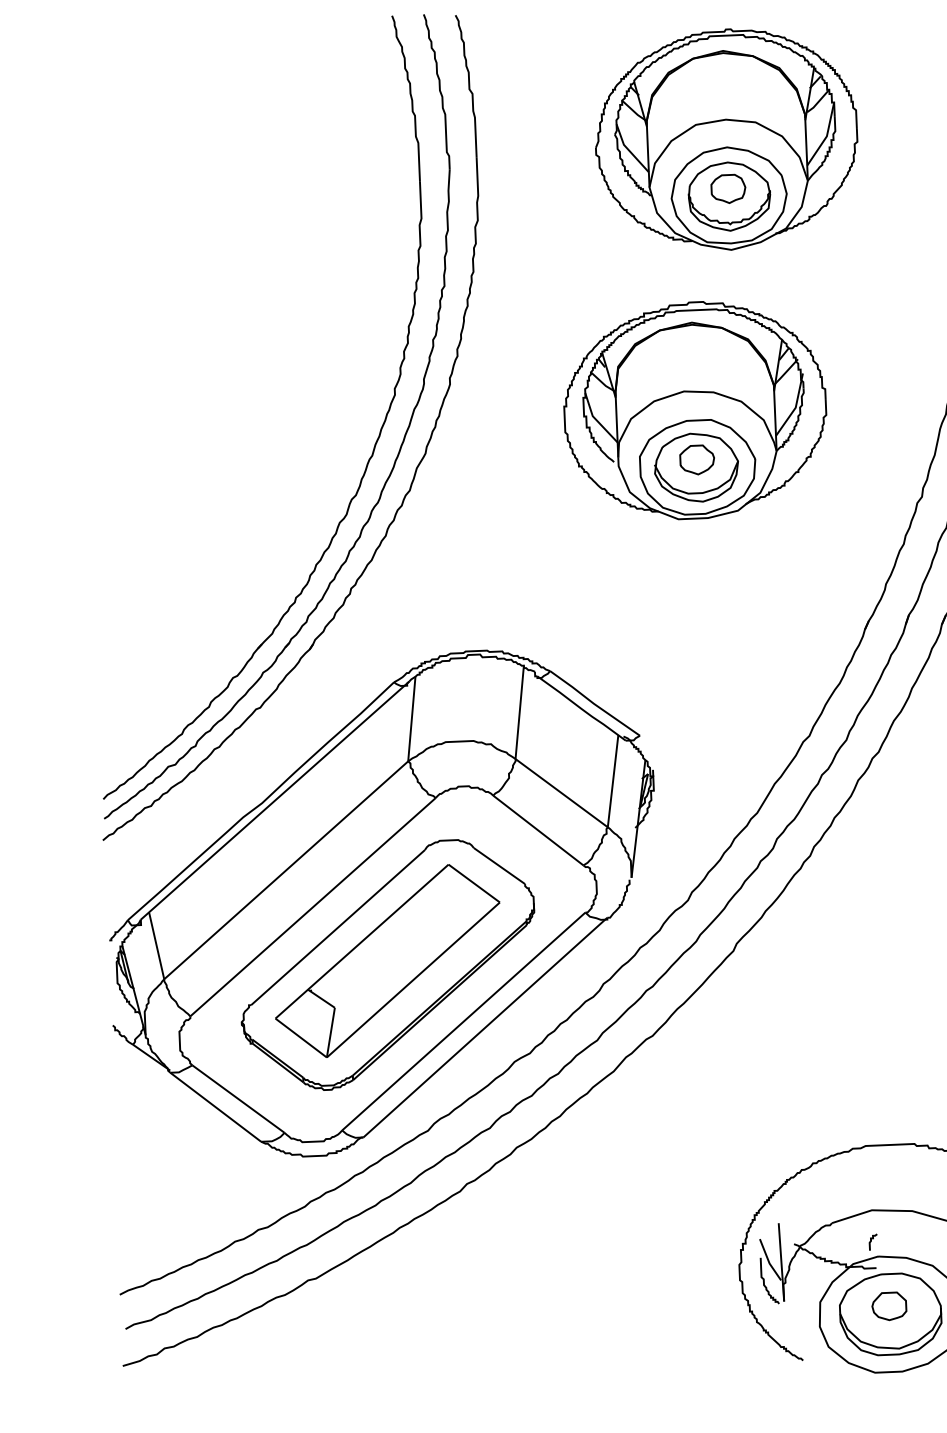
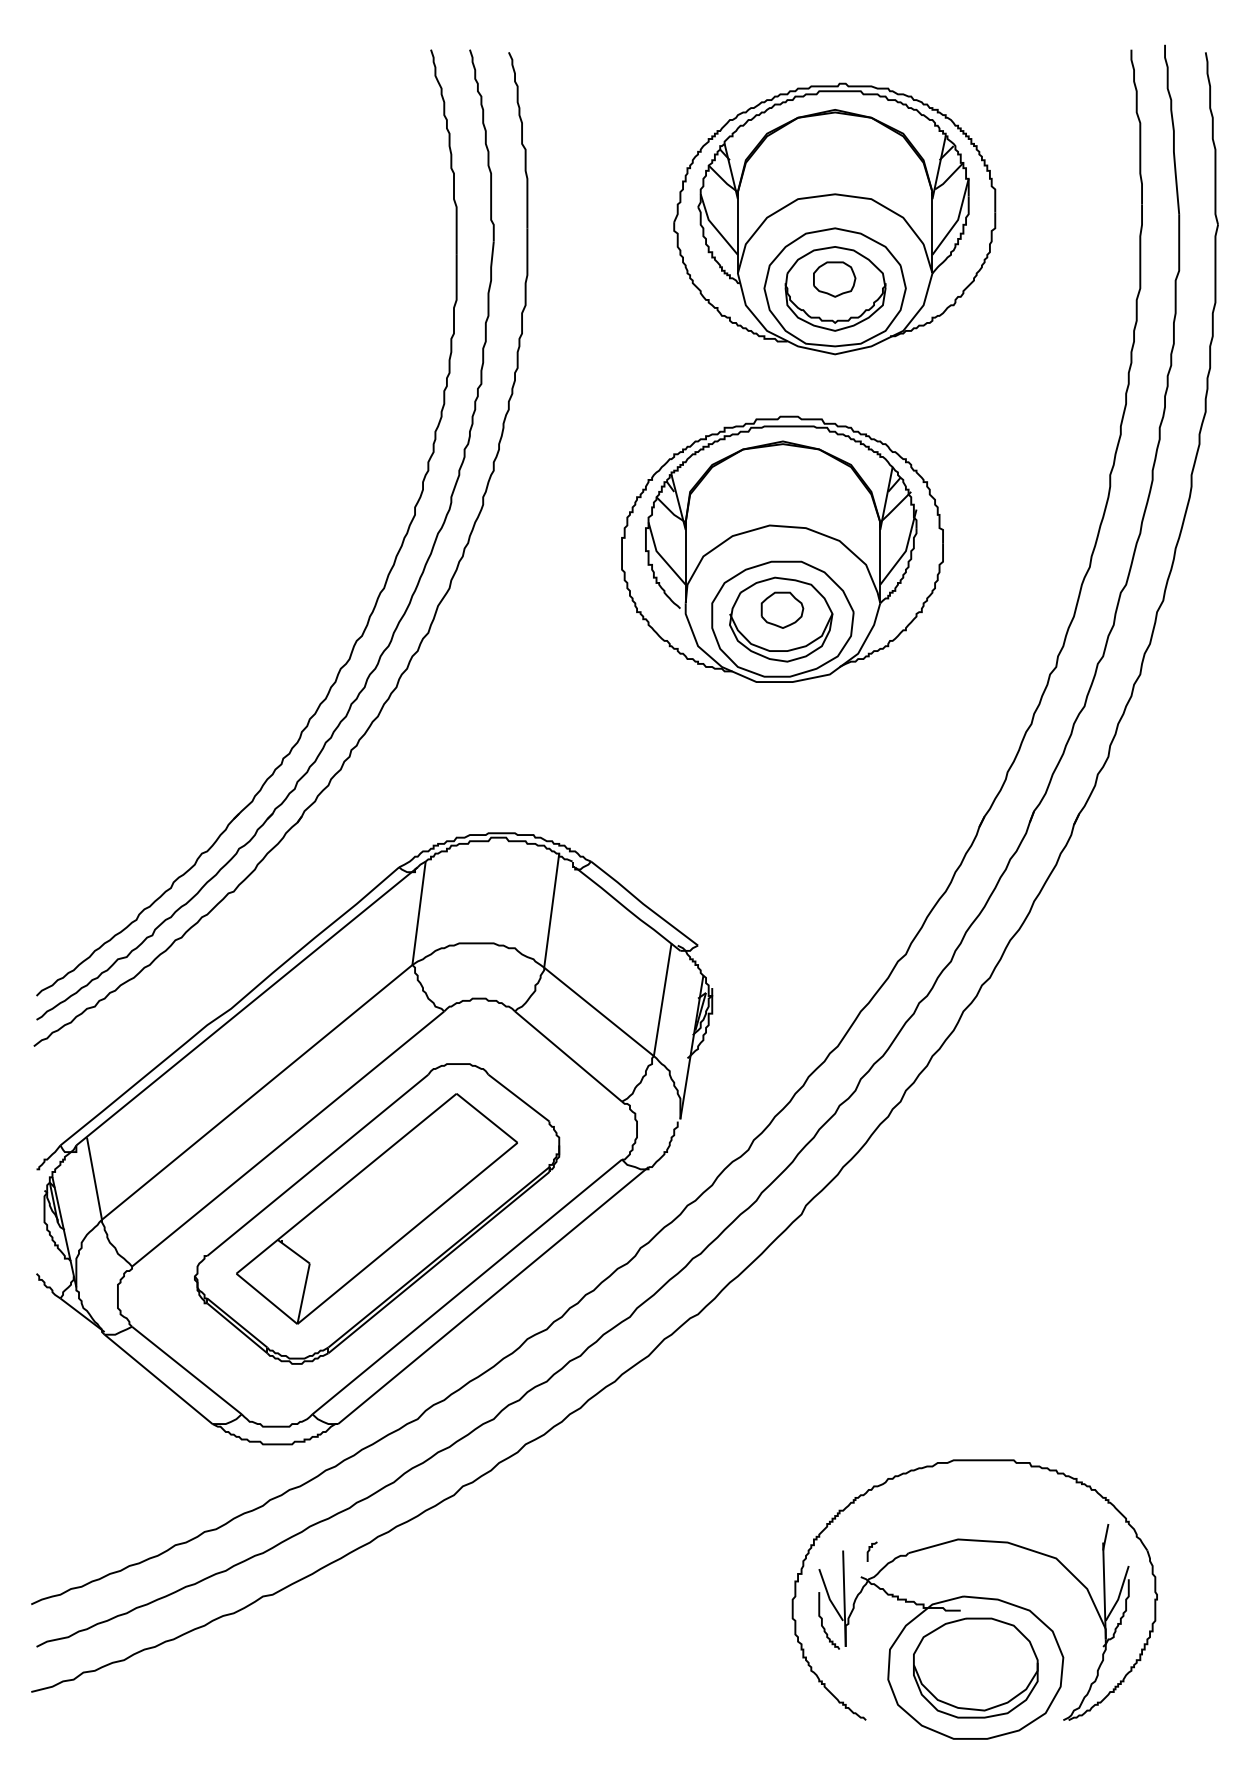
curve: (871, 1241) -> (870, 1550), moved
part: (889, 1305) -> (974, 1657), removed

